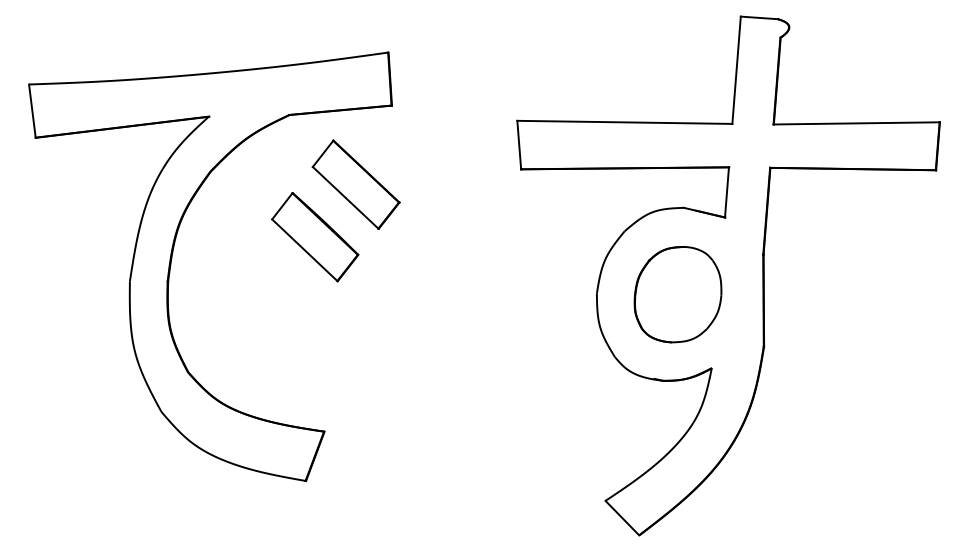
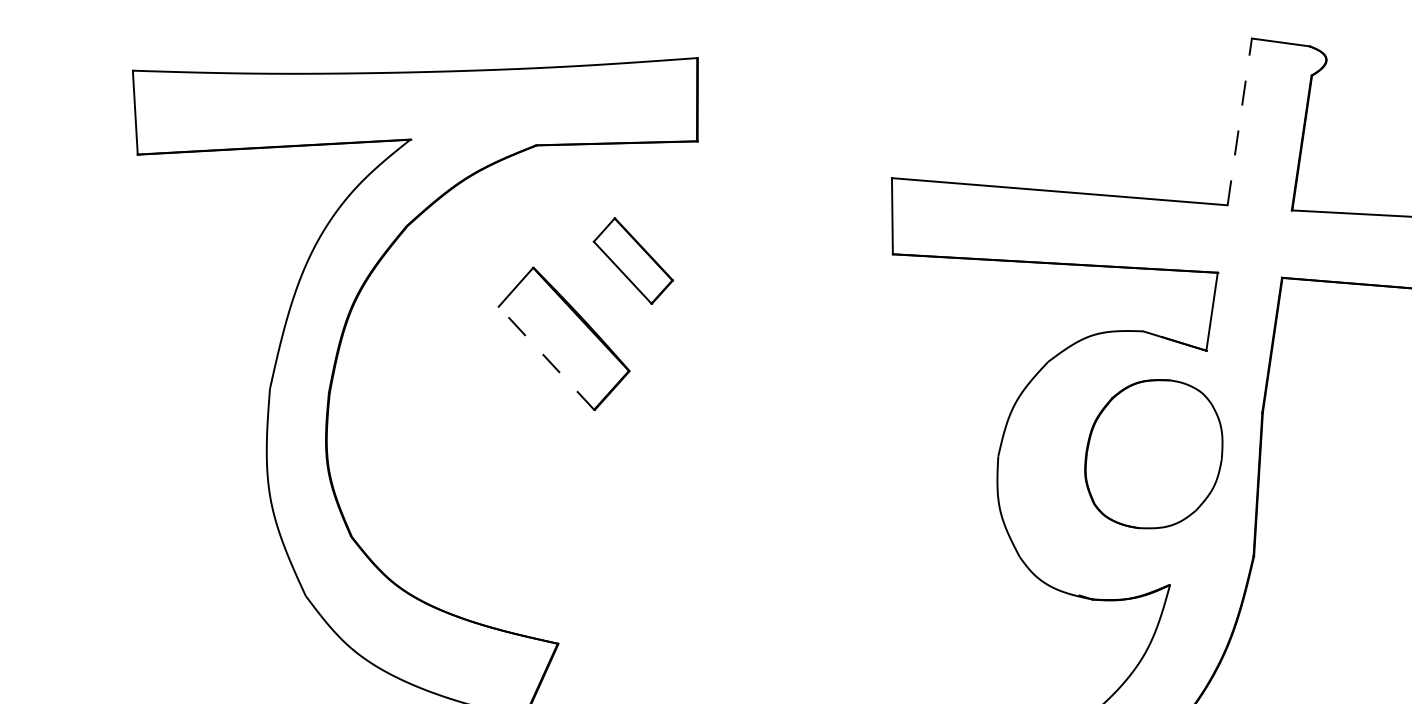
line: (736, 70) -> (1239, 122), solid -> dashed
part: (355, 184) -> (632, 260), size x0.6
line: (304, 250) -> (545, 358), solid -> dashed
part: (677, 294) -> (1153, 453), moved

